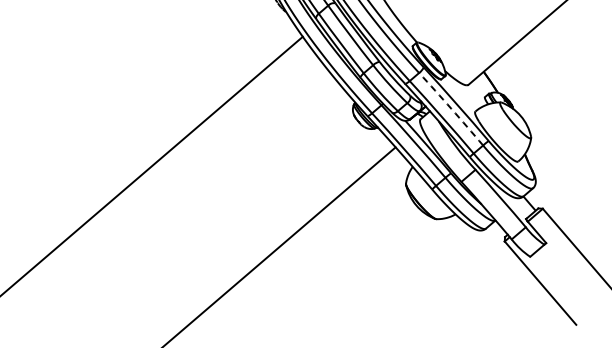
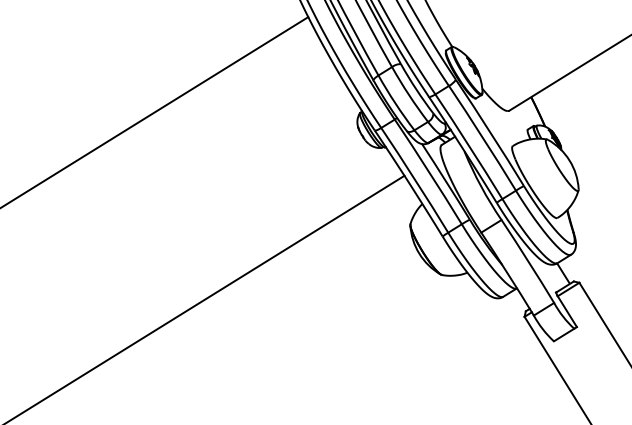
arc: (451, 108) -> (483, 137), dashed -> solid

